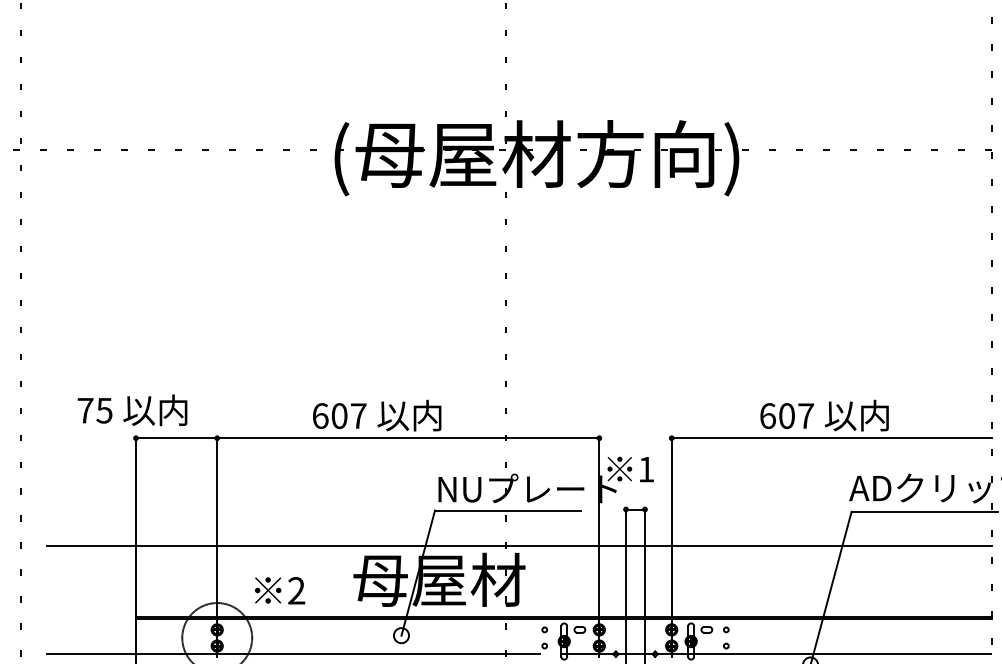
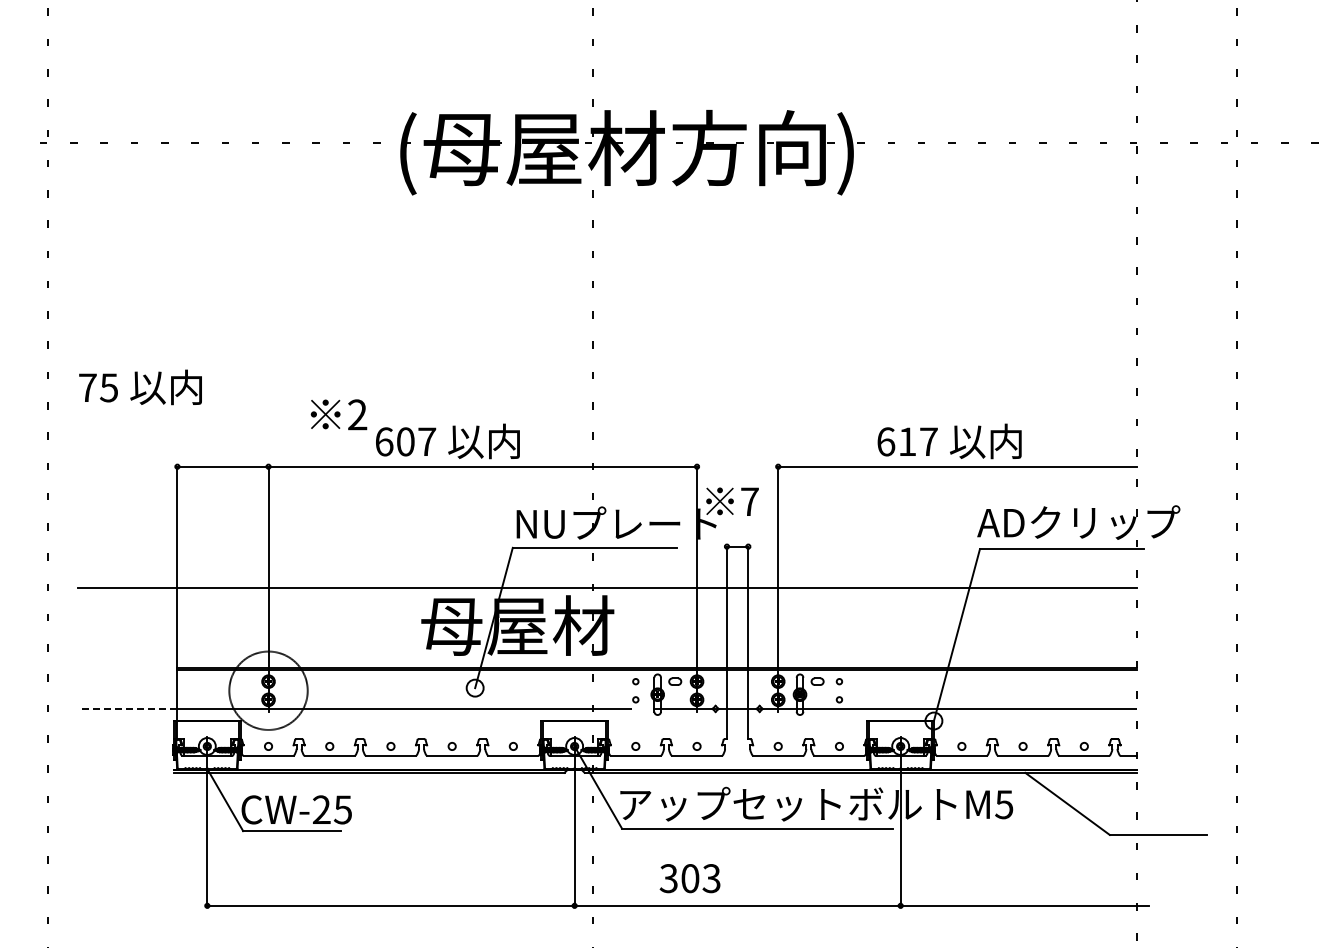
text: (132, 410) -> (140, 387), moved
text: (786, 415) -> (907, 441), 607 -> 617
text: (646, 469) -> (749, 501), 1 -> 7
text: (279, 590) -> (338, 414), moved
line: (90, 653) -> (126, 708), solid -> dashed

